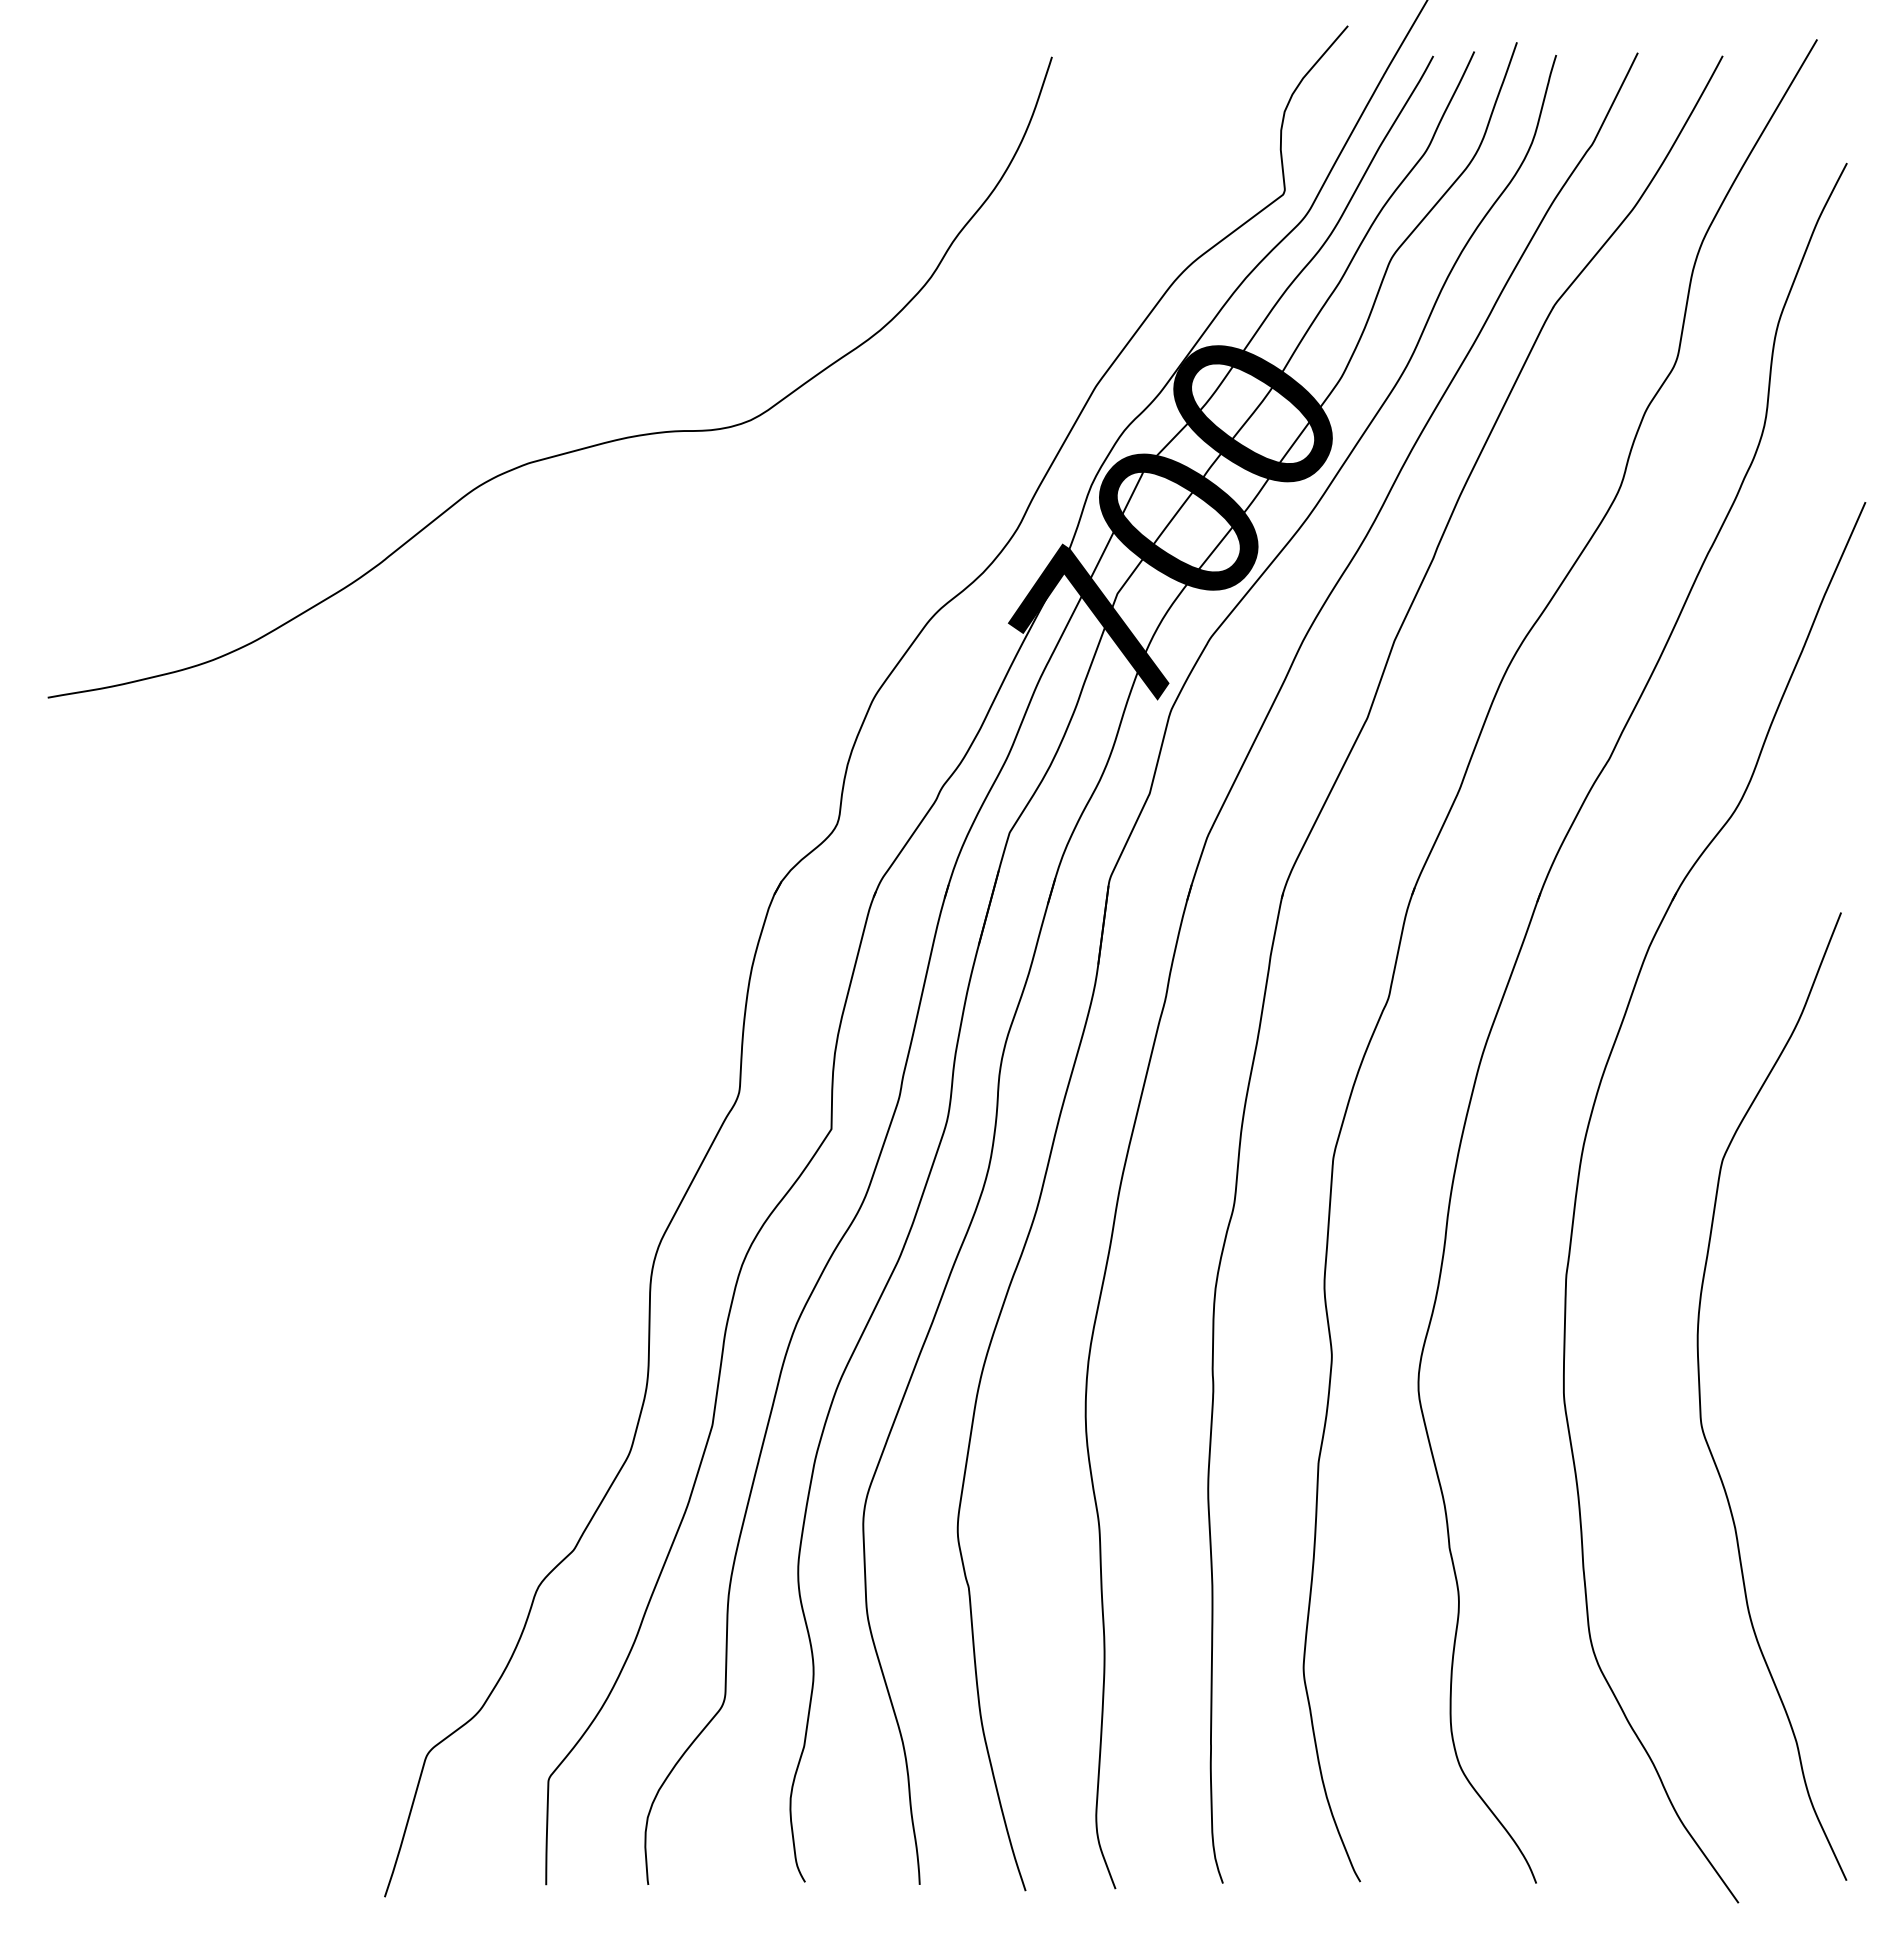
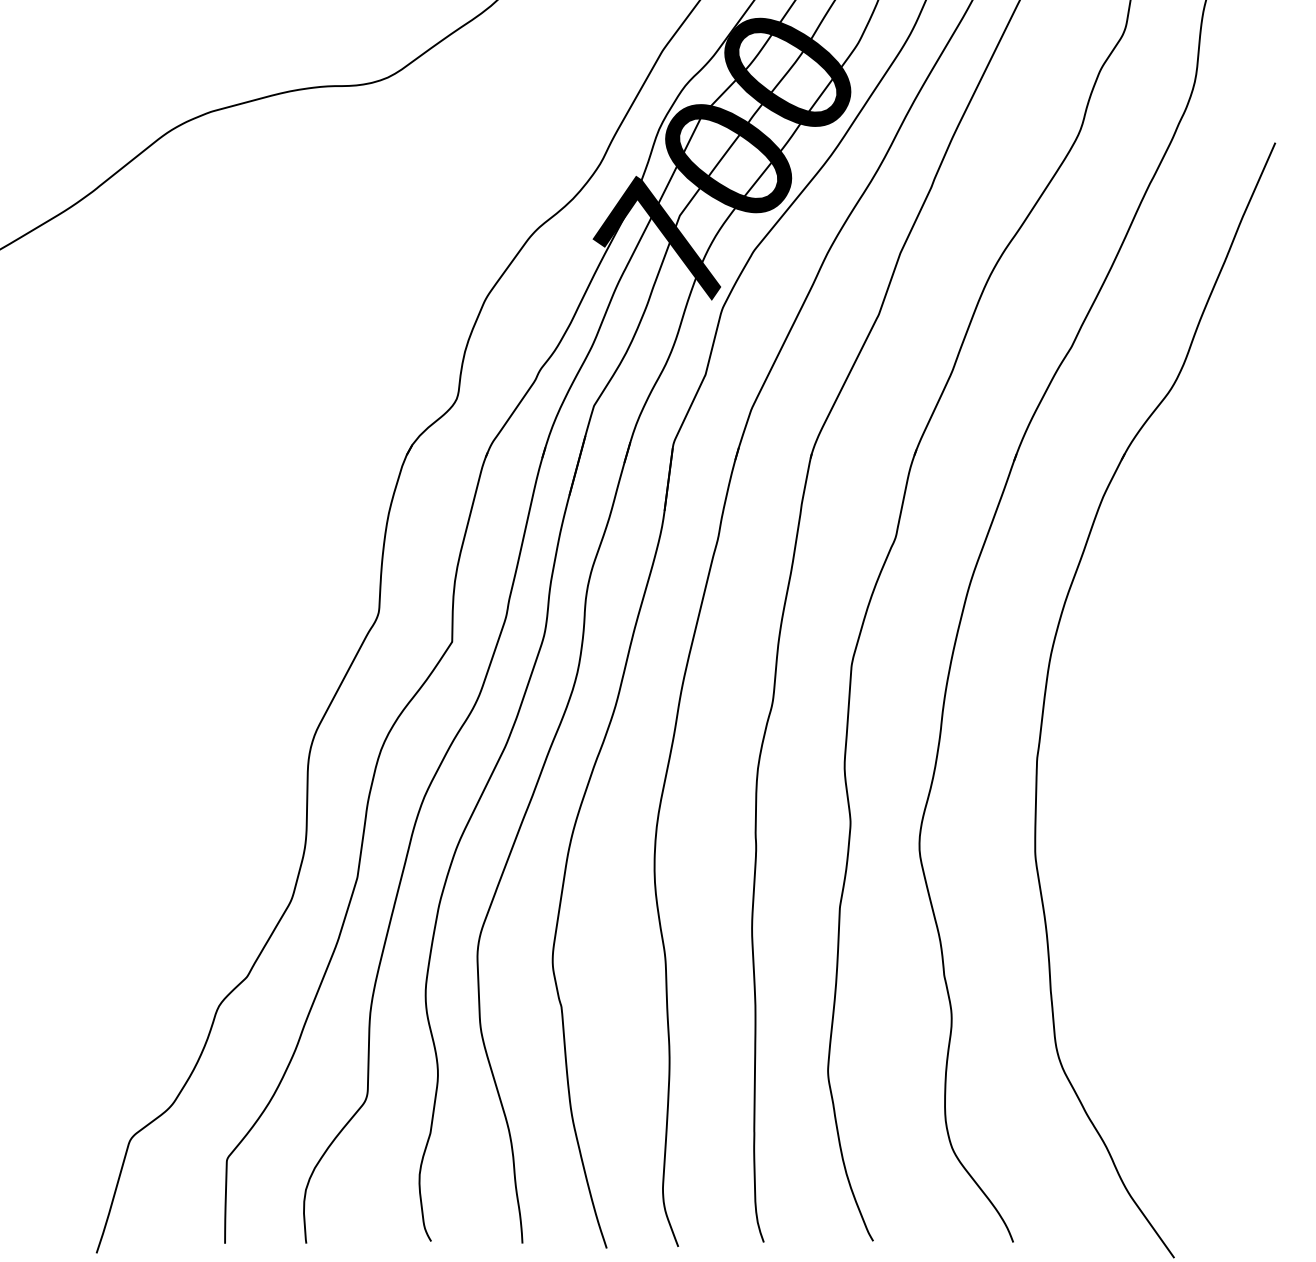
curve: (1701, 1405) -> (1144, 861), removed

